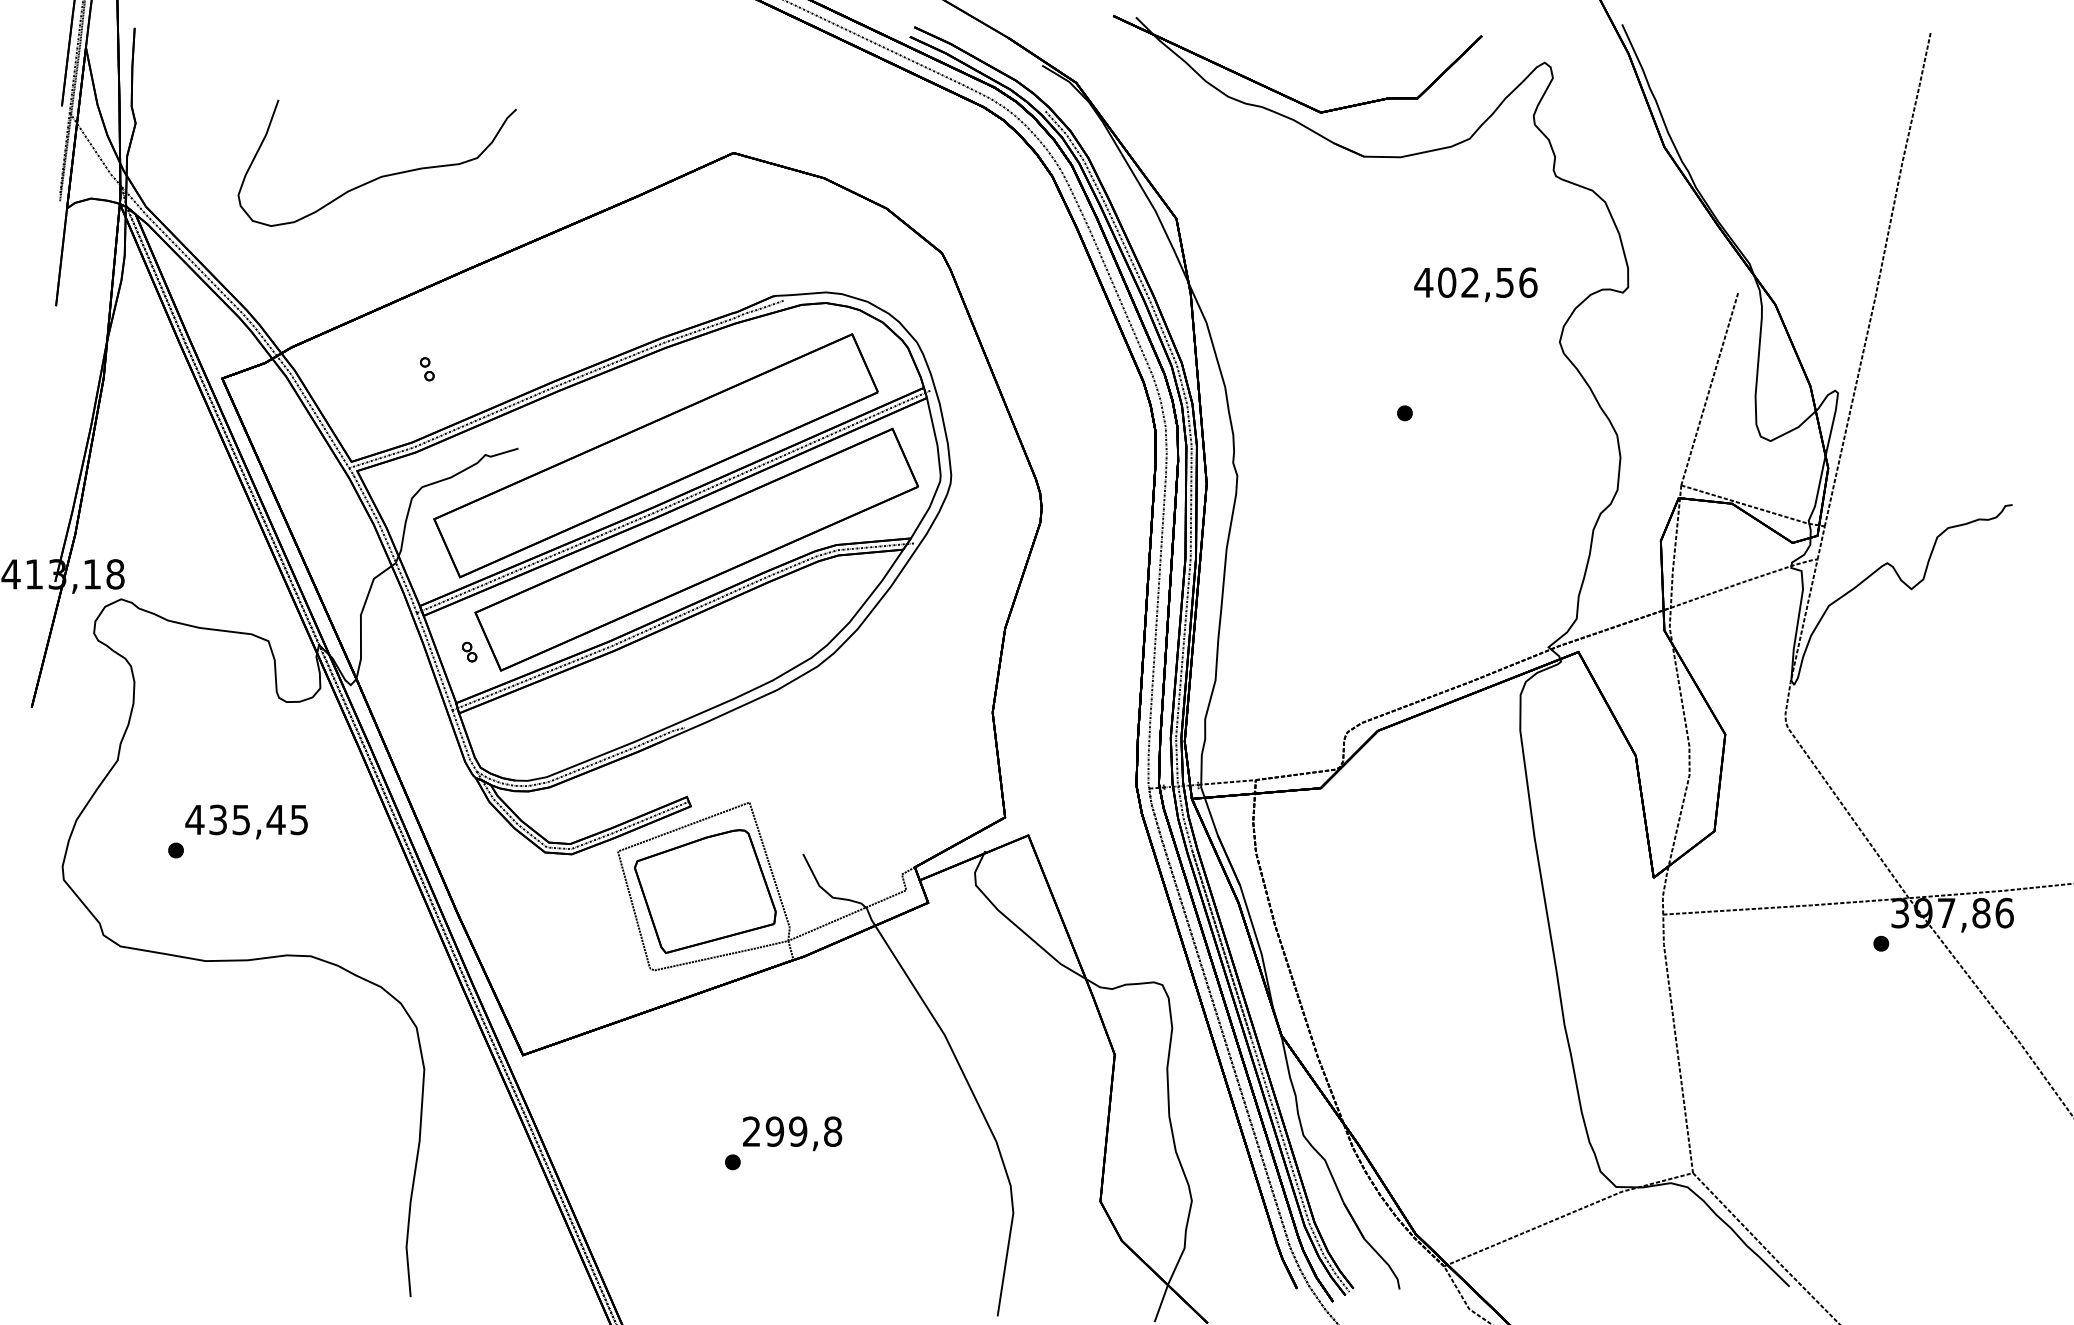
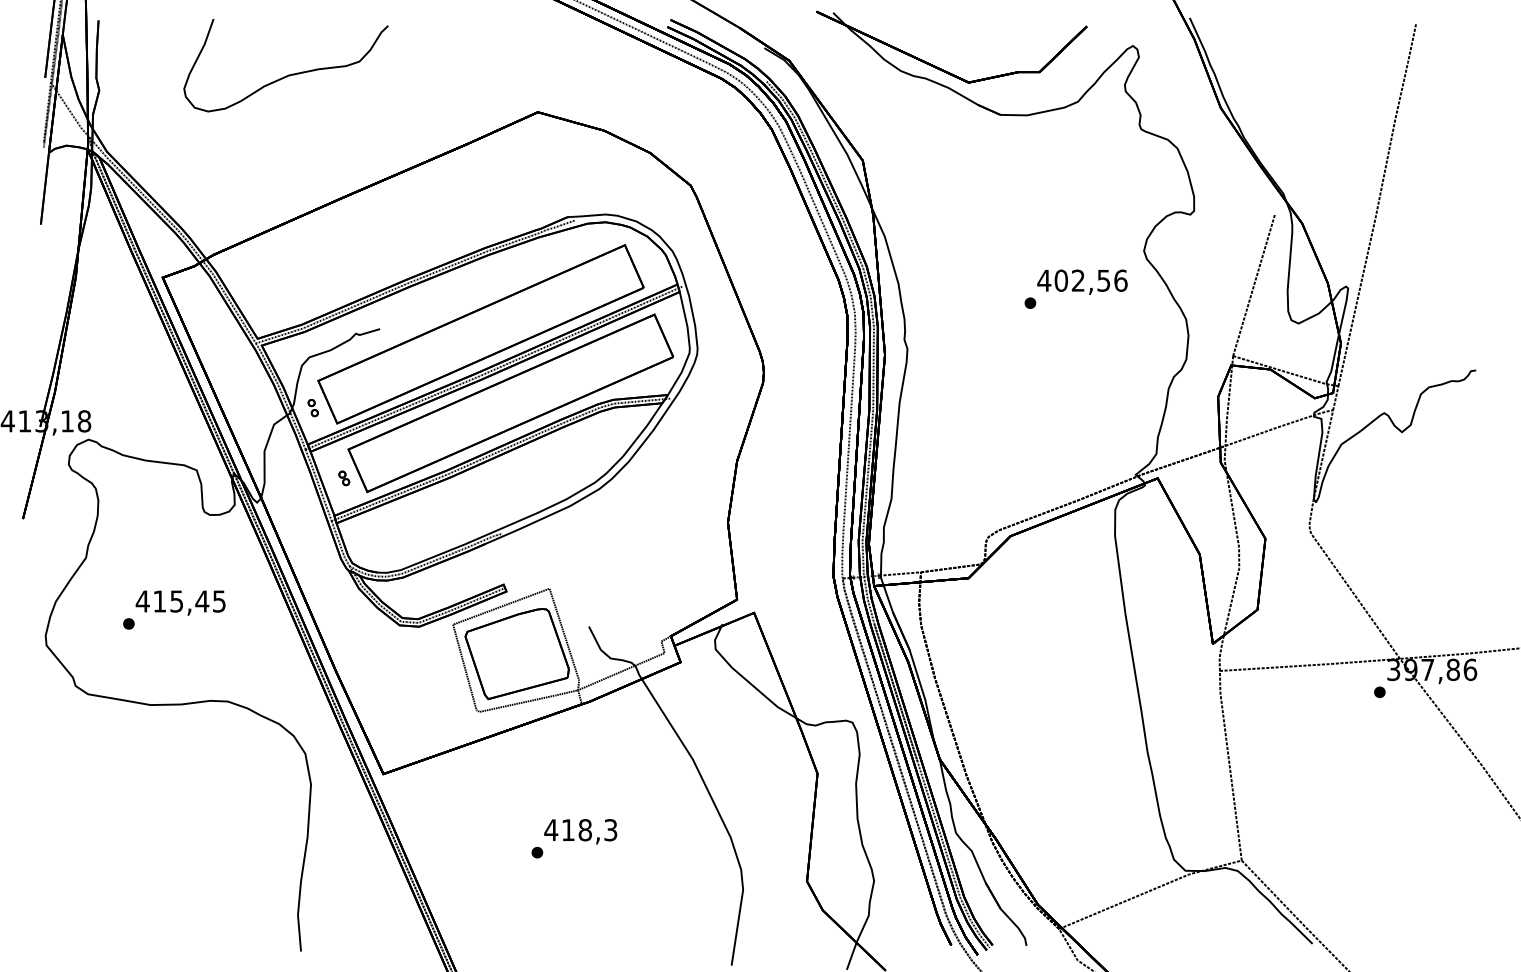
part: (381, 175) -> (289, 74), moved
text: (1475, 284) -> (1082, 282), moved
part: (427, 369) -> (313, 408), moved
text: (217, 819) -> (159, 601), 435,45 -> 415,45
text: (792, 1131) -> (581, 830), 299,8 -> 418,3

